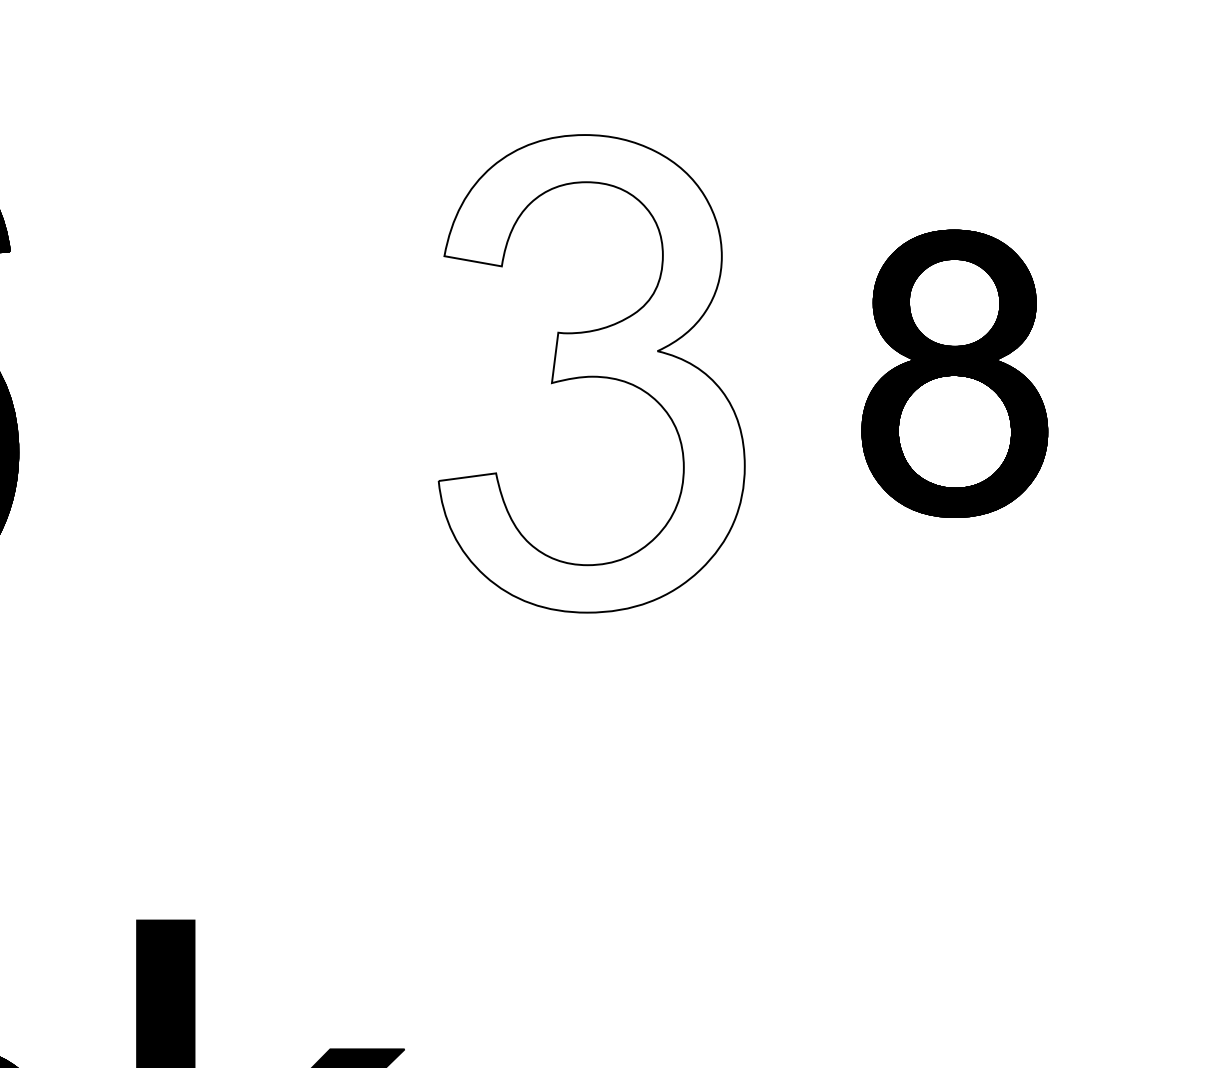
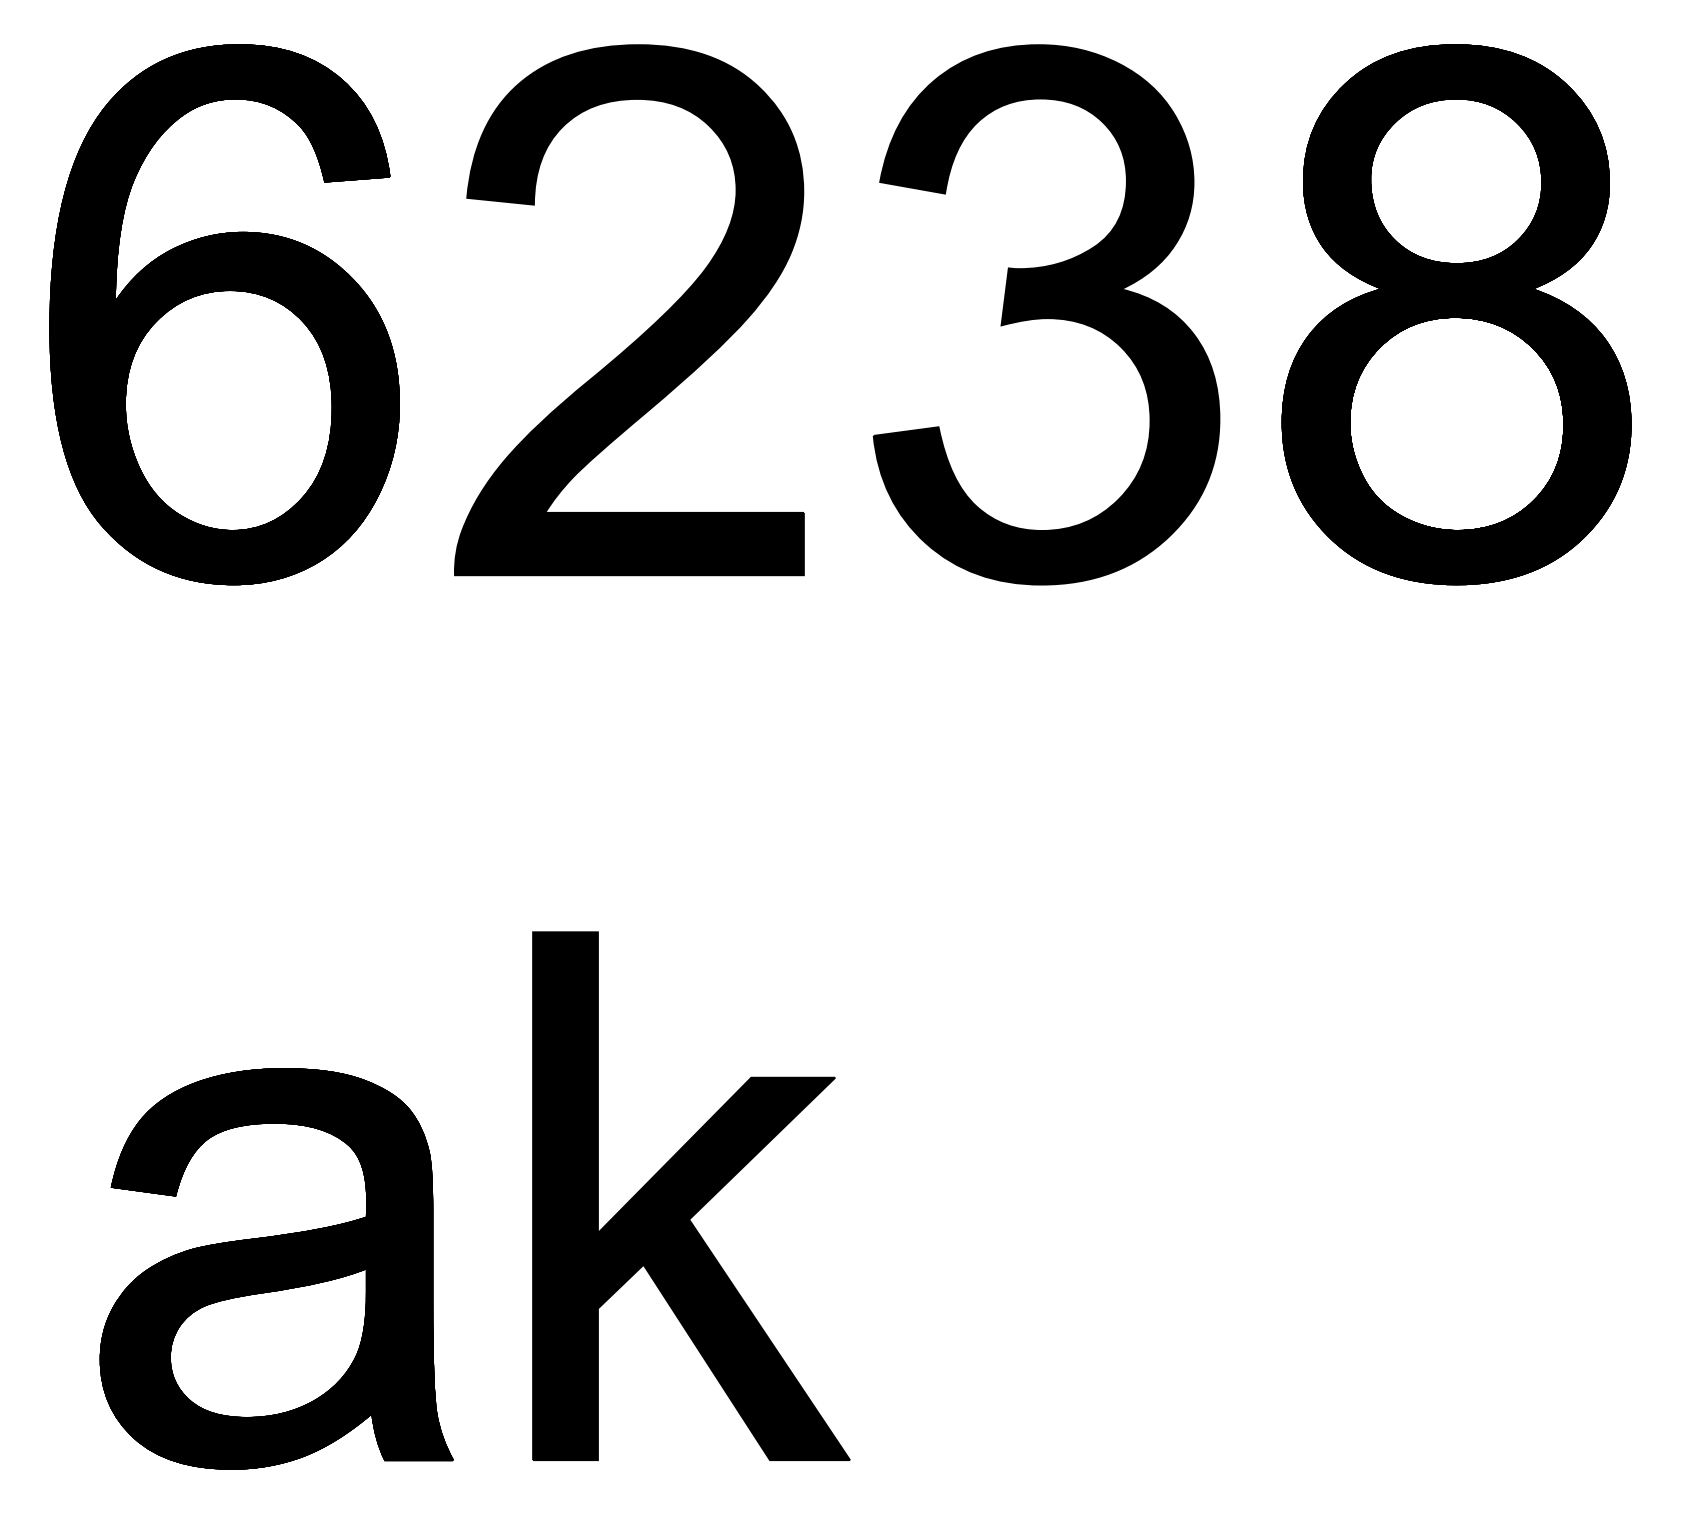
fill: (591, 373) -> (1046, 314), added
part: (954, 373) -> (1456, 314), size x1.67
part: (235, 388) -> (644, 331), added

